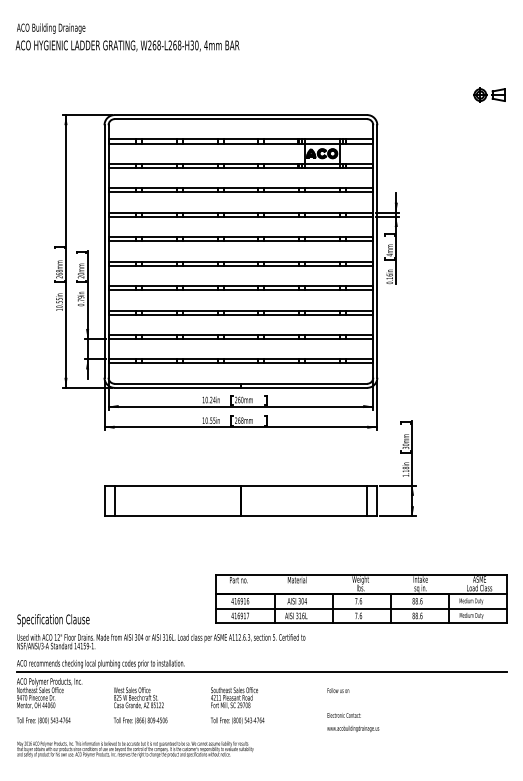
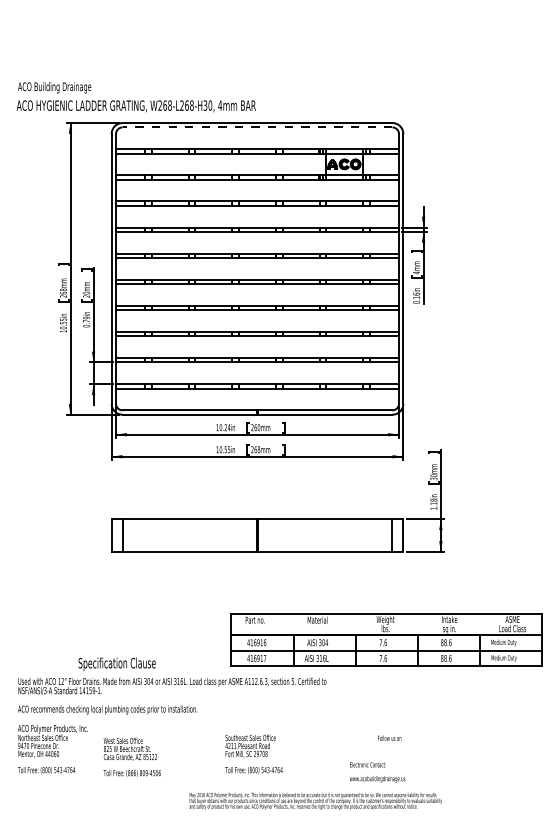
text: (126, 37) -> (135, 97), moved
part: (488, 94) -> (522, 101), removed
line: (240, 119) -> (257, 127), solid -> dashed
text: (52, 620) -> (116, 664), moved
line: (261, 672) -> (279, 718), removed
text: (338, 689) -> (389, 737), moved
text: (139, 704) -> (131, 756), moved
text: (135, 748) -> (315, 800), moved

